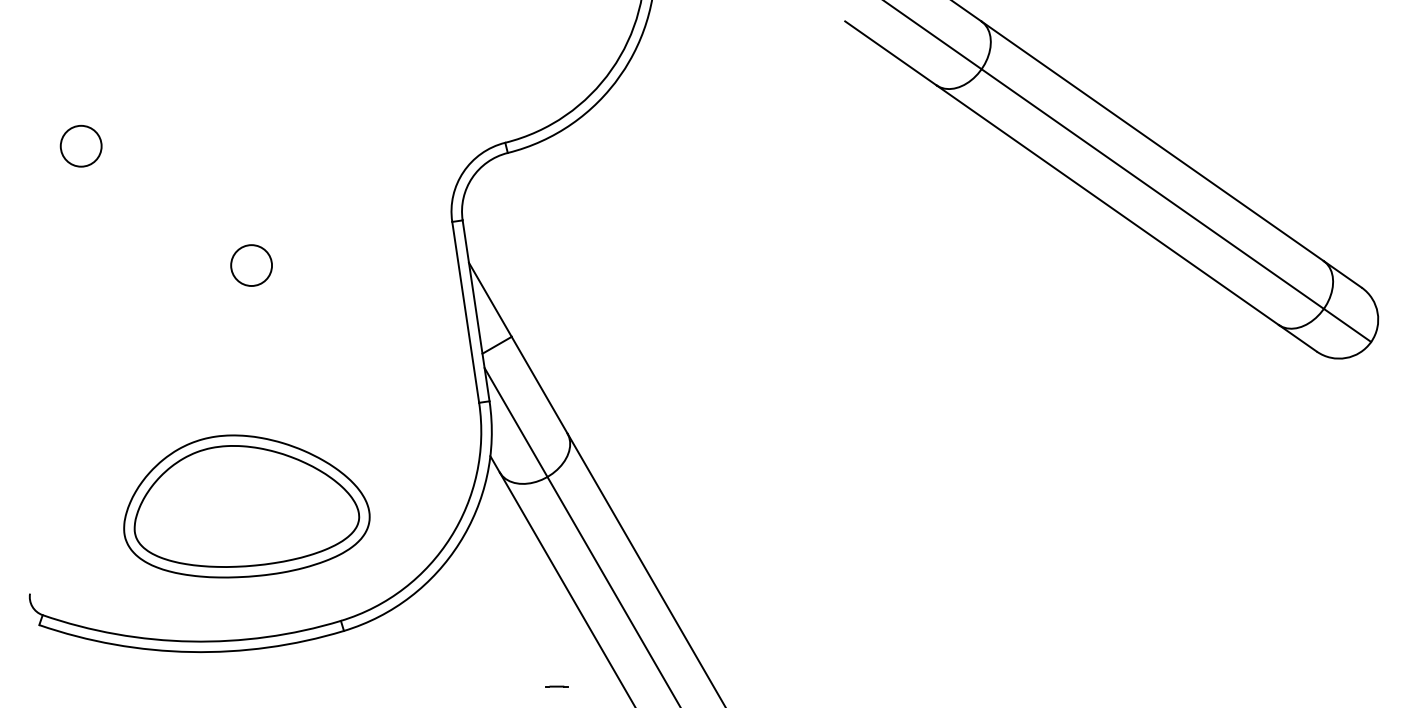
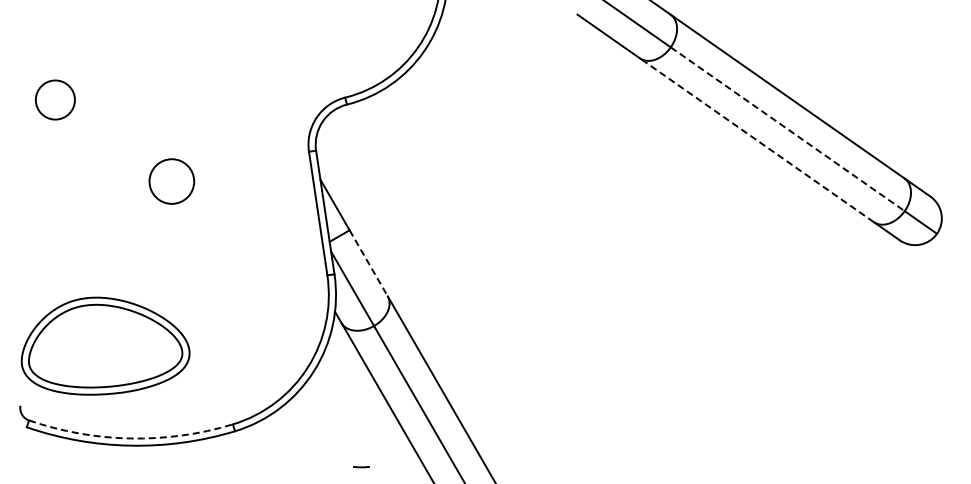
circle: (81, 145) -> (55, 99), size x1.4
line: (1152, 189) -> (787, 129), solid -> dashed
line: (1108, 205) -> (757, 140), solid -> dashed
circle: (251, 265) -> (171, 181), size x1.6
line: (539, 385) -> (368, 263), solid -> dashed
part: (246, 505) -> (105, 345), moved
arc: (191, 641) -> (130, 438), solid -> dashed
line: (556, 686) -> (361, 467), moved

